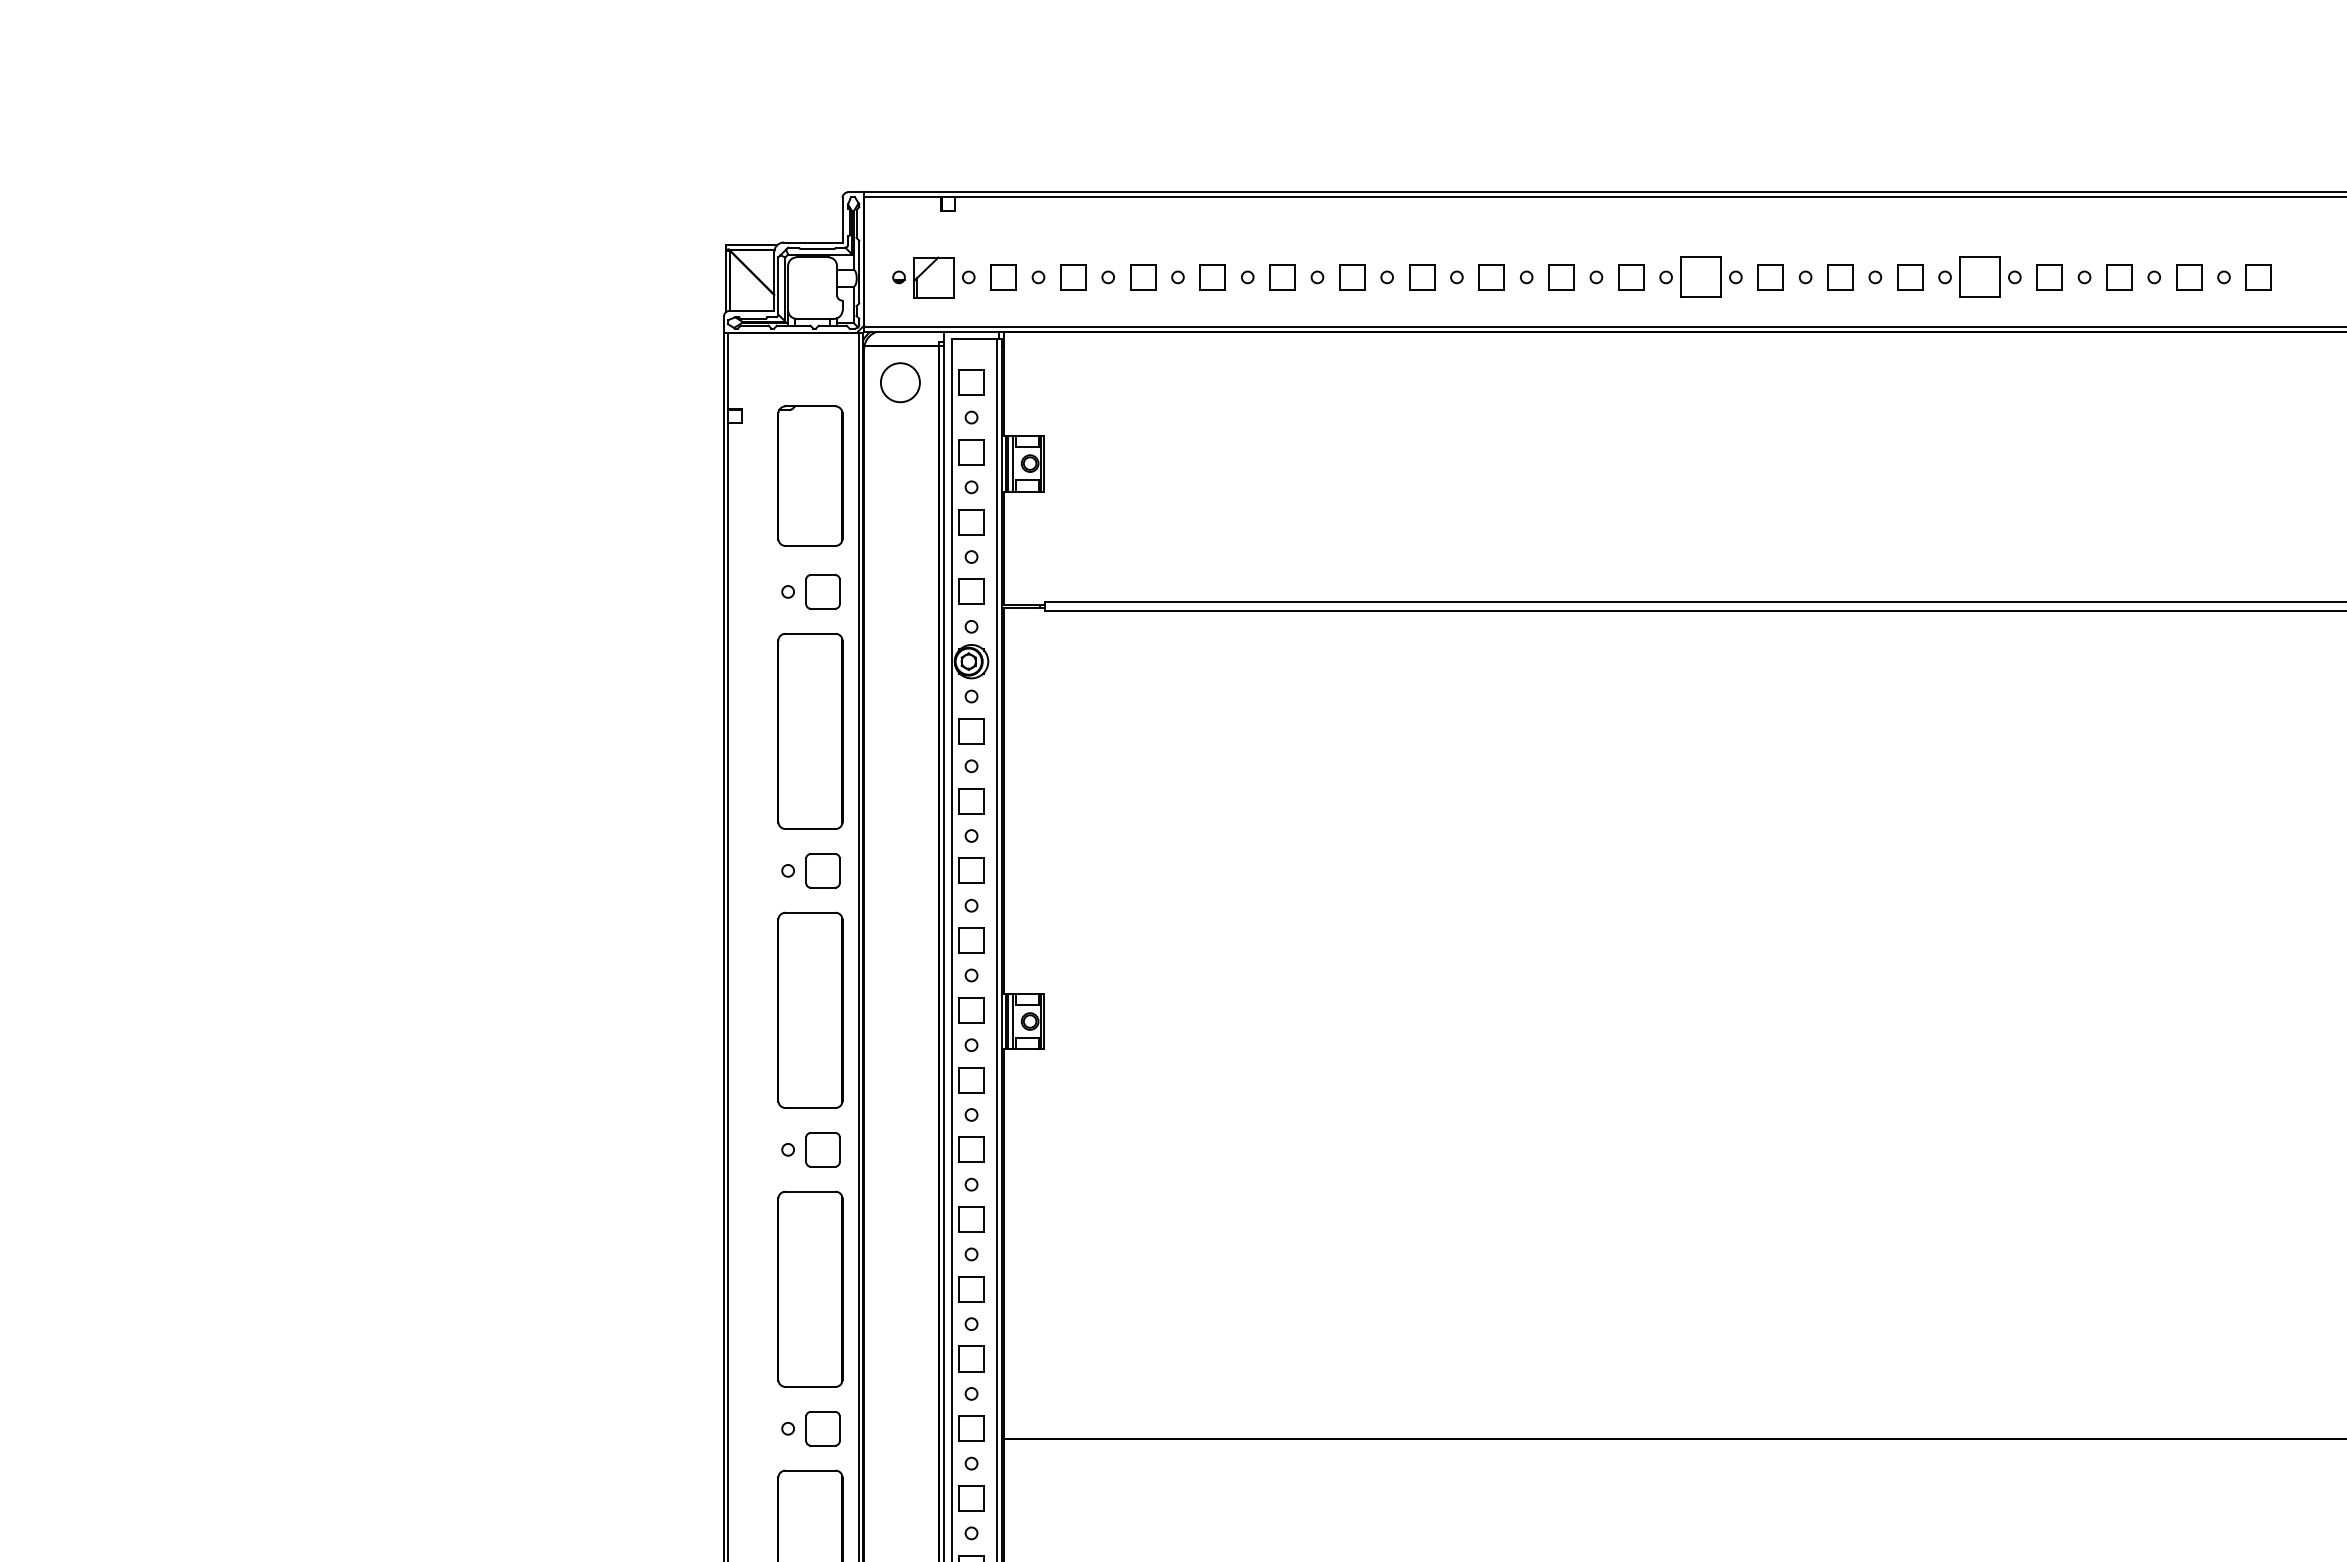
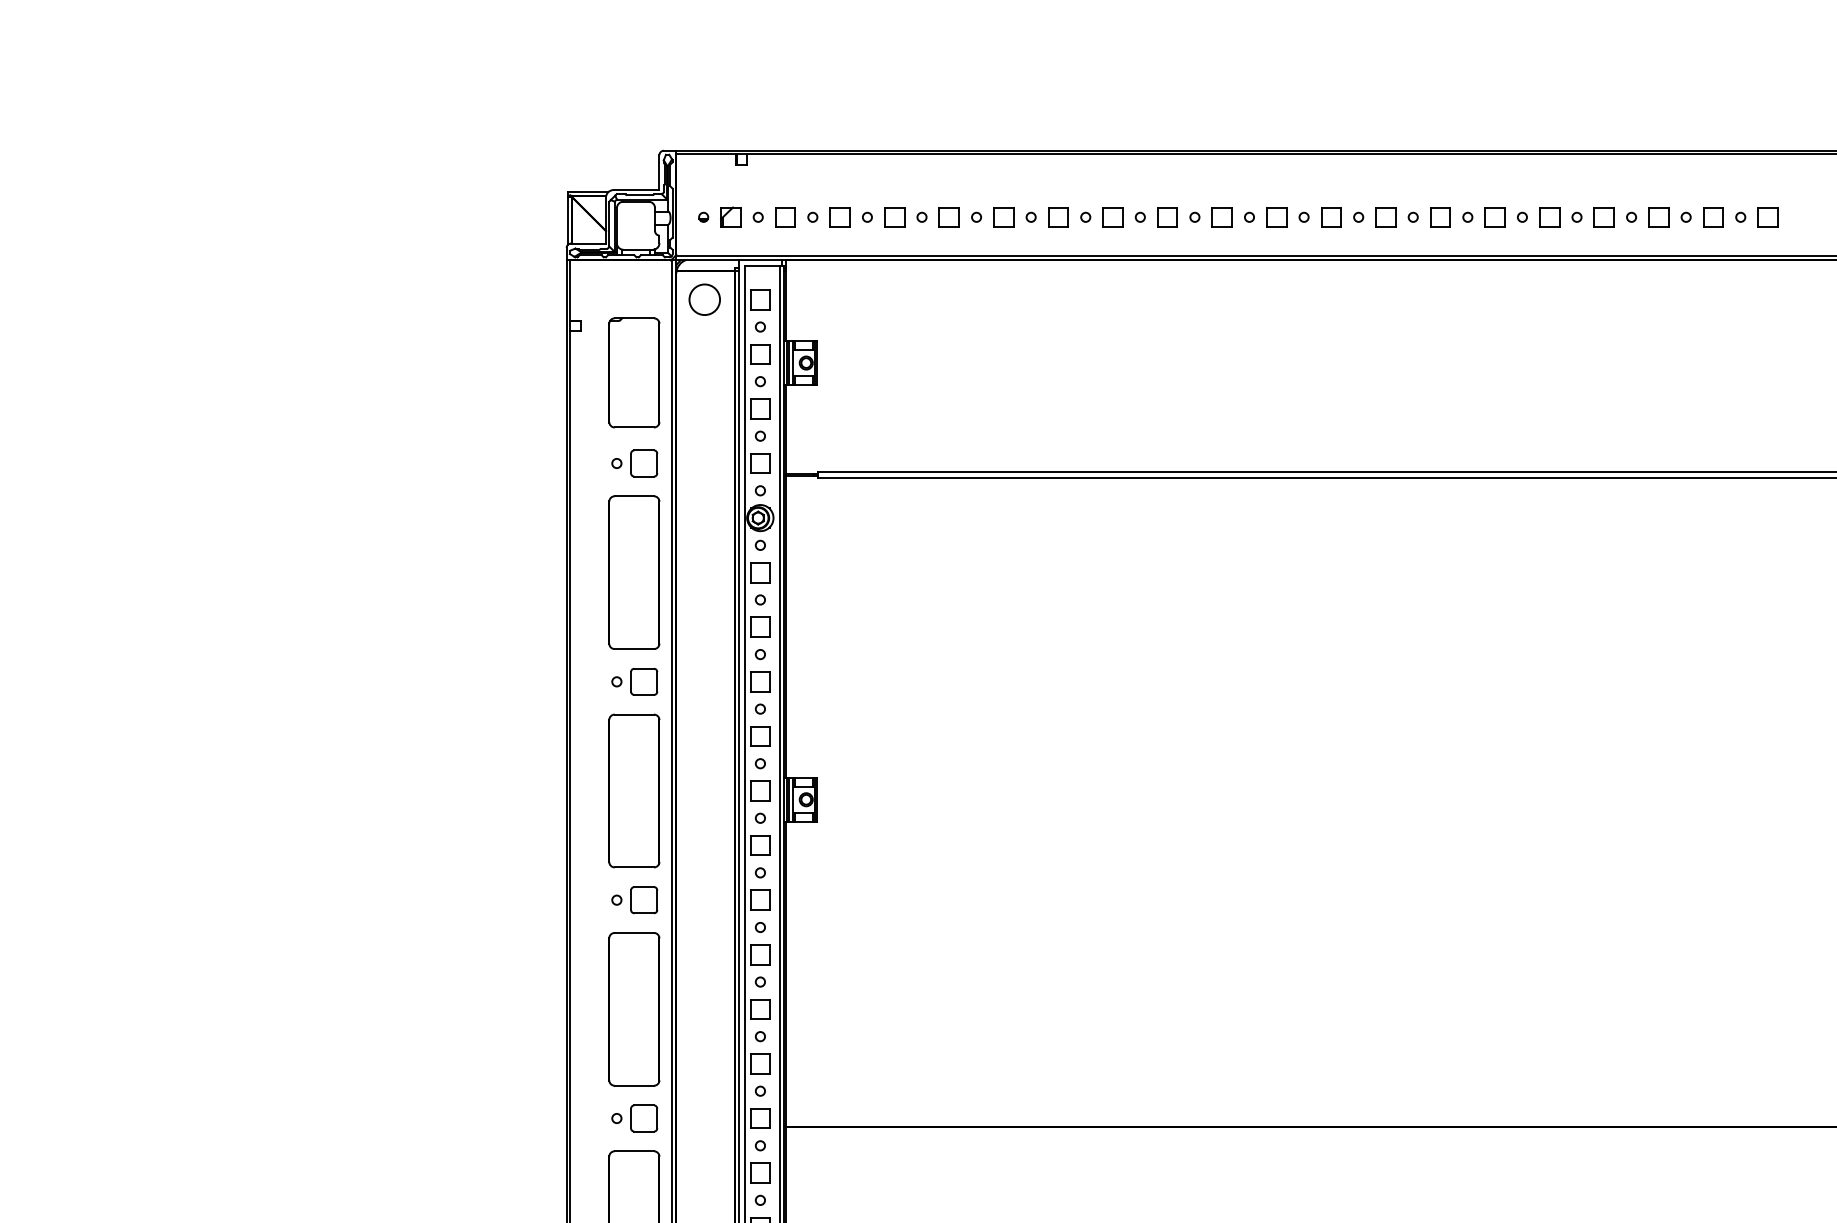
part: (933, 276) -> (730, 216), size x0.62
part: (1700, 277) -> (1330, 217), size x0.62
part: (1979, 277) -> (1549, 217), size x0.62

